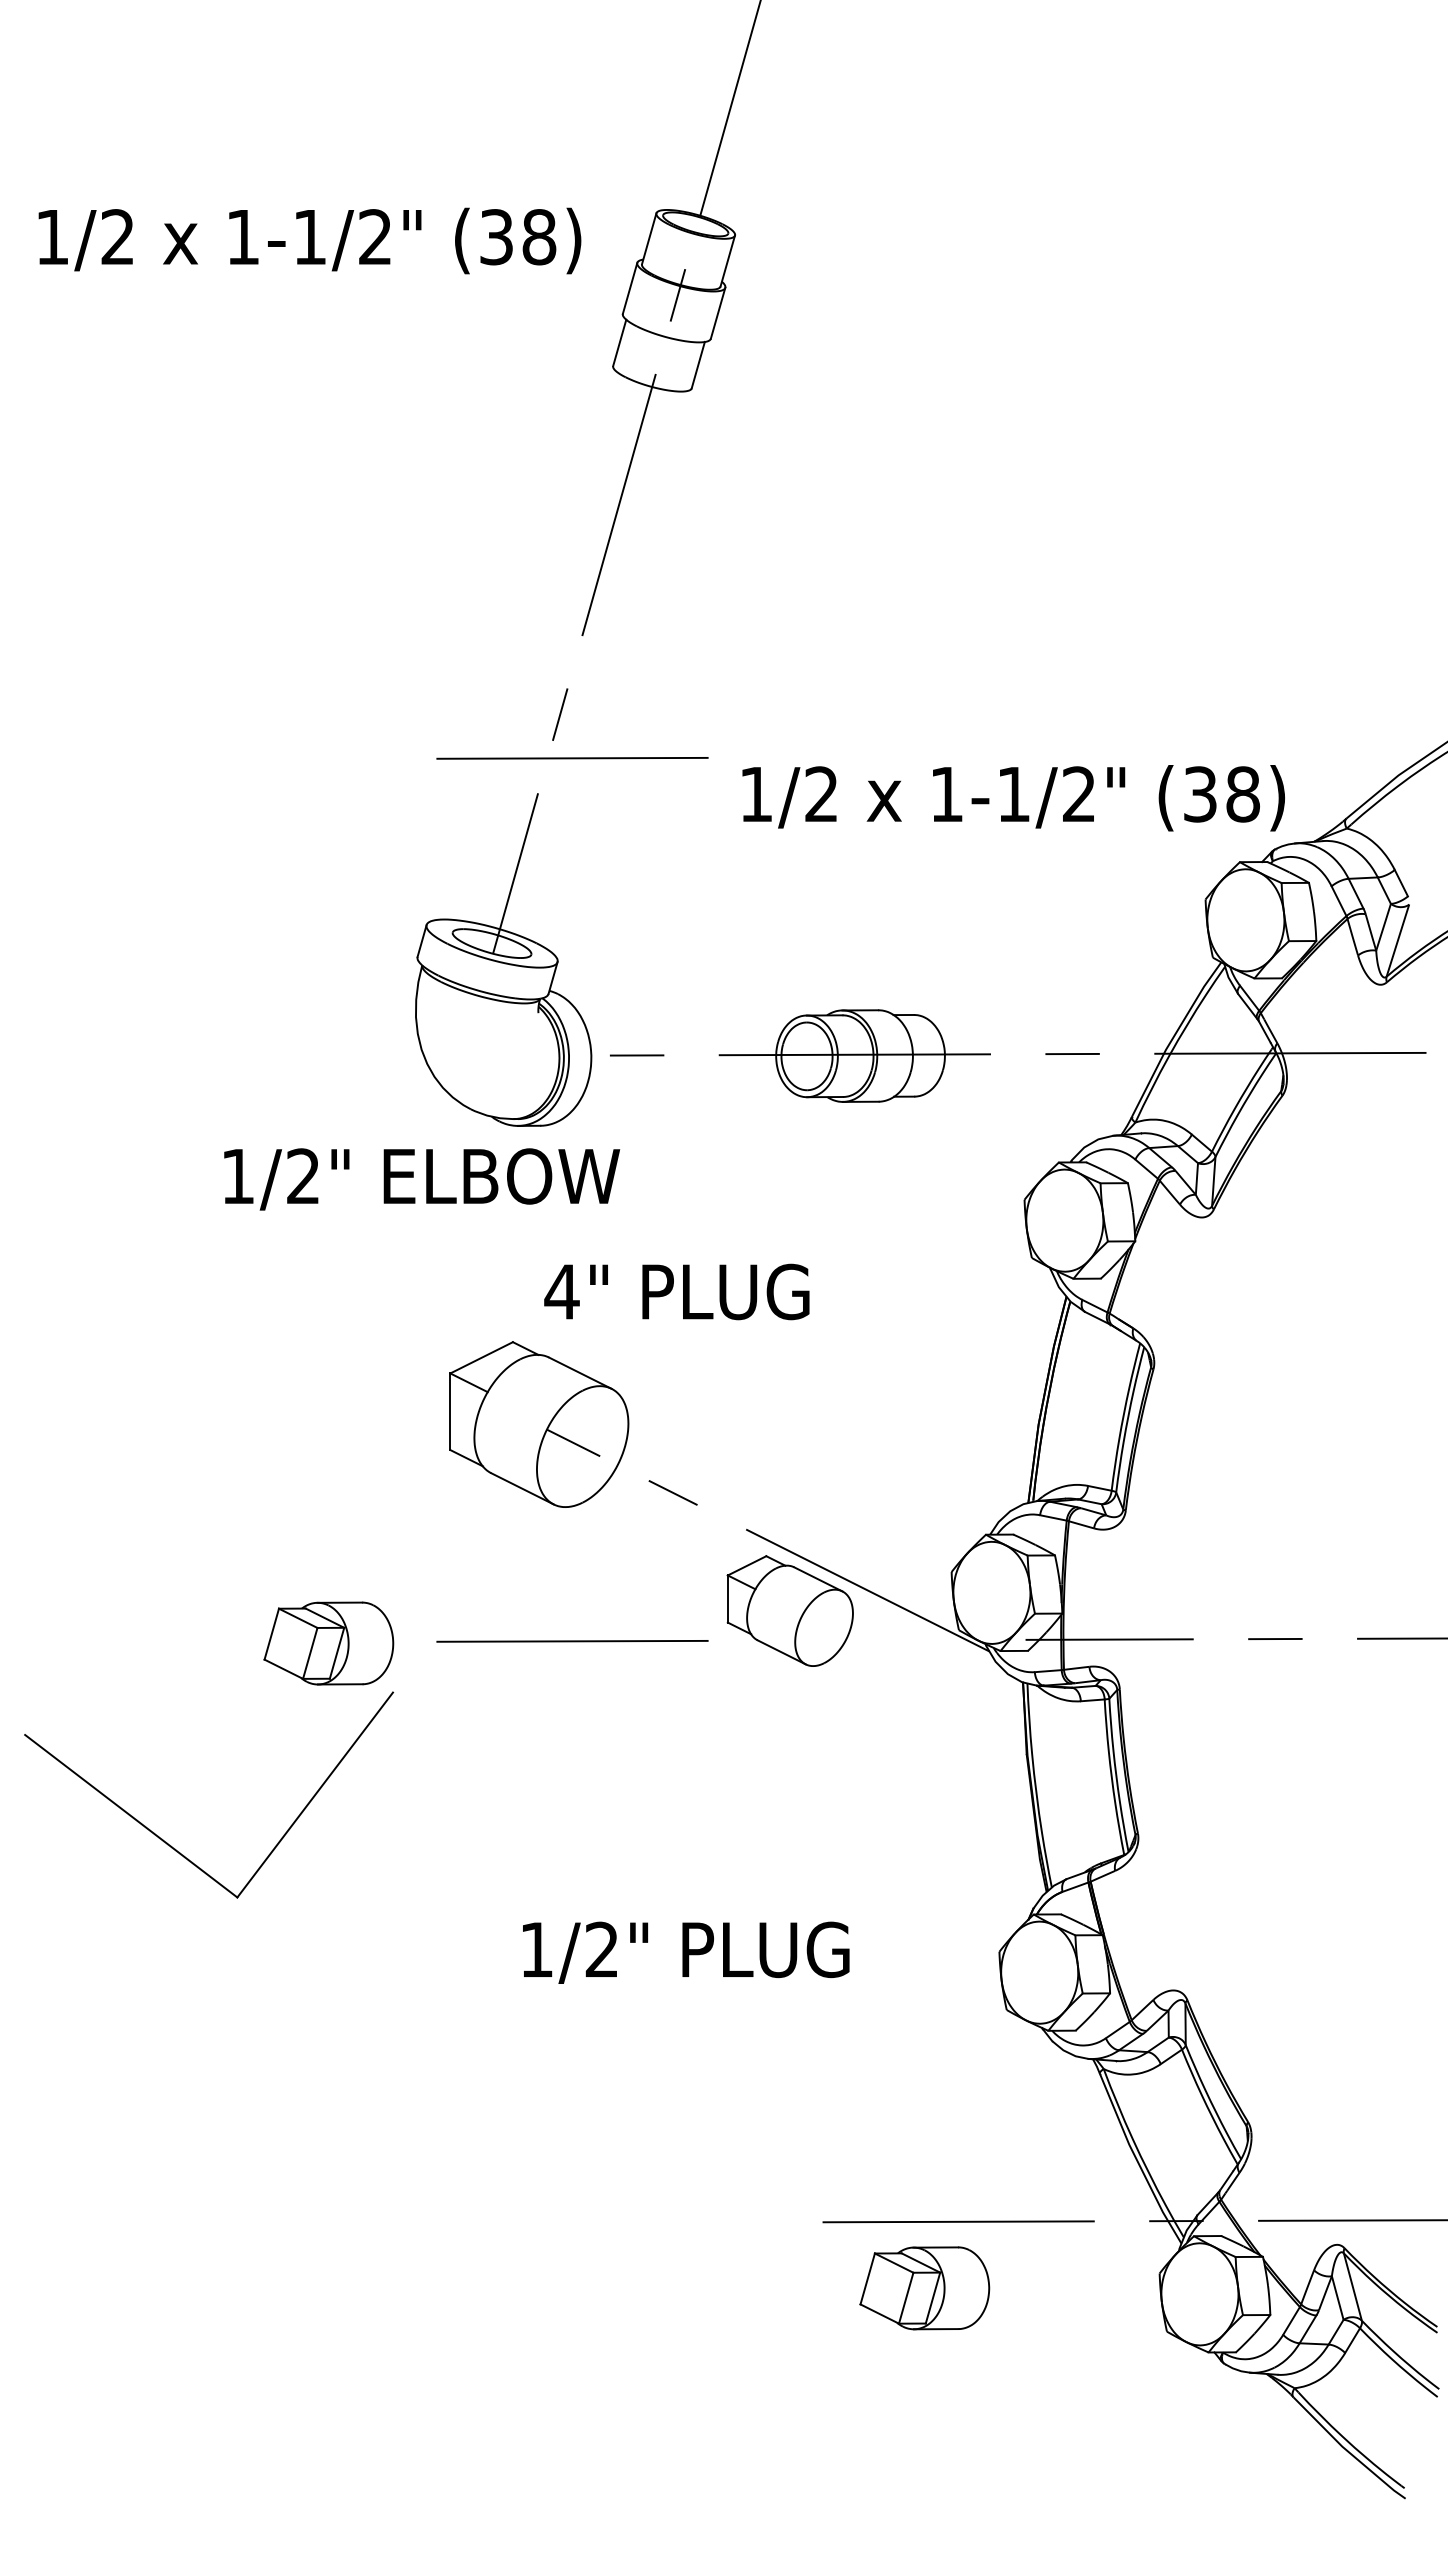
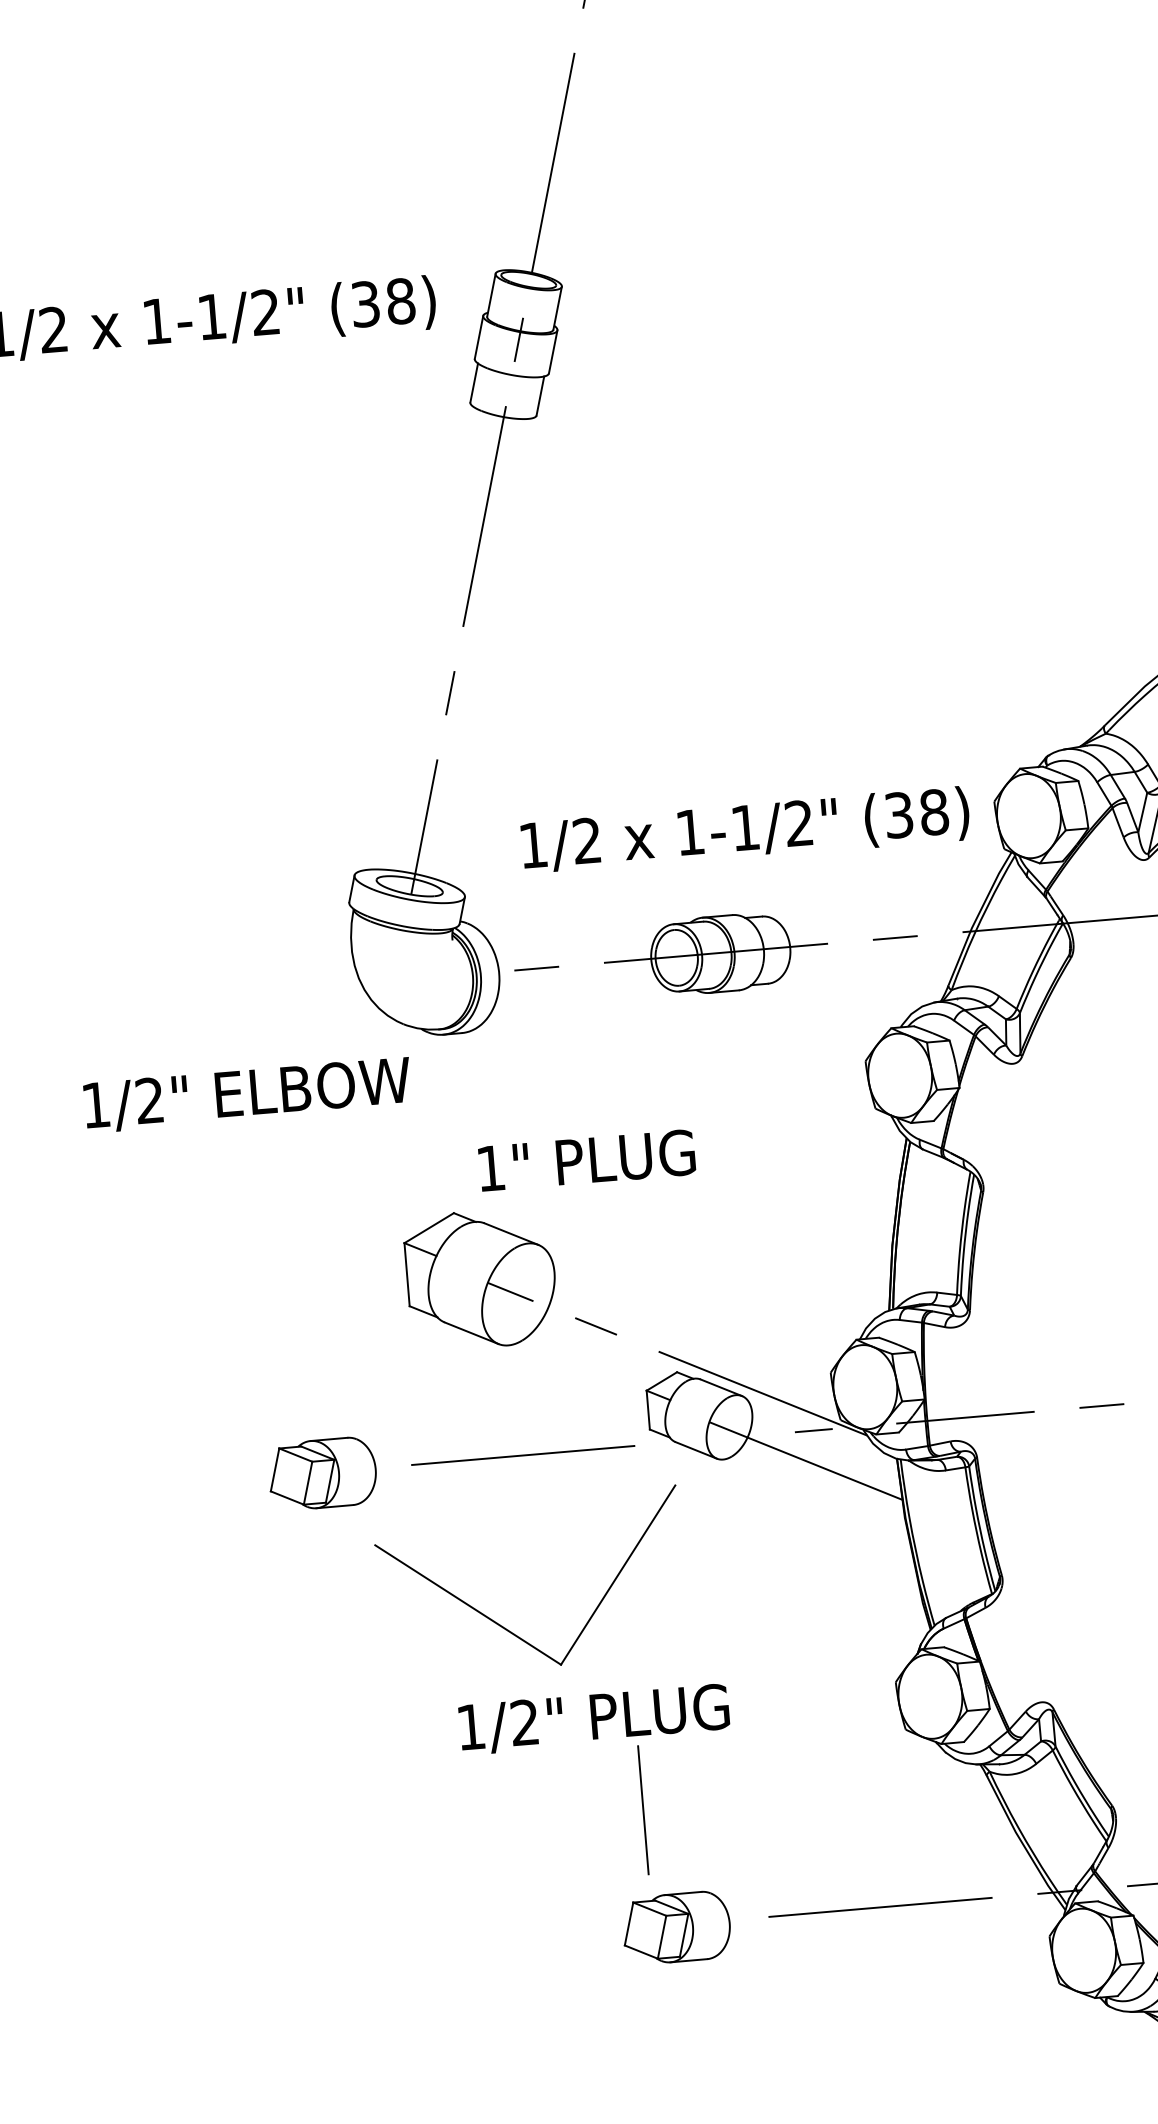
line: (572, 758) -> (463, 728), removed
text: (1013, 798) -> (745, 831), moved
text: (422, 1179) -> (248, 1095), moved
text: (561, 1291) -> (490, 1168), 4" -> 1"
line: (925, 1640) -> (813, 1430), added
line: (913, 1675) -> (806, 1460), added
part: (171, 1845) -> (503, 1626), moved
text: (686, 1952) -> (594, 1719), moved
line: (682, 2080) -> (643, 1809), added
part: (924, 2288) -> (676, 1928), moved

